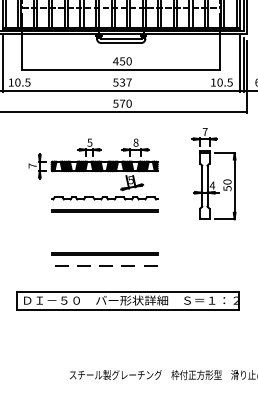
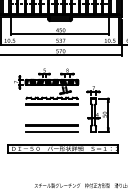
part: (212, 174) -> (97, 109), moved
line: (103, 265) -> (51, 131), dashed -> solid

